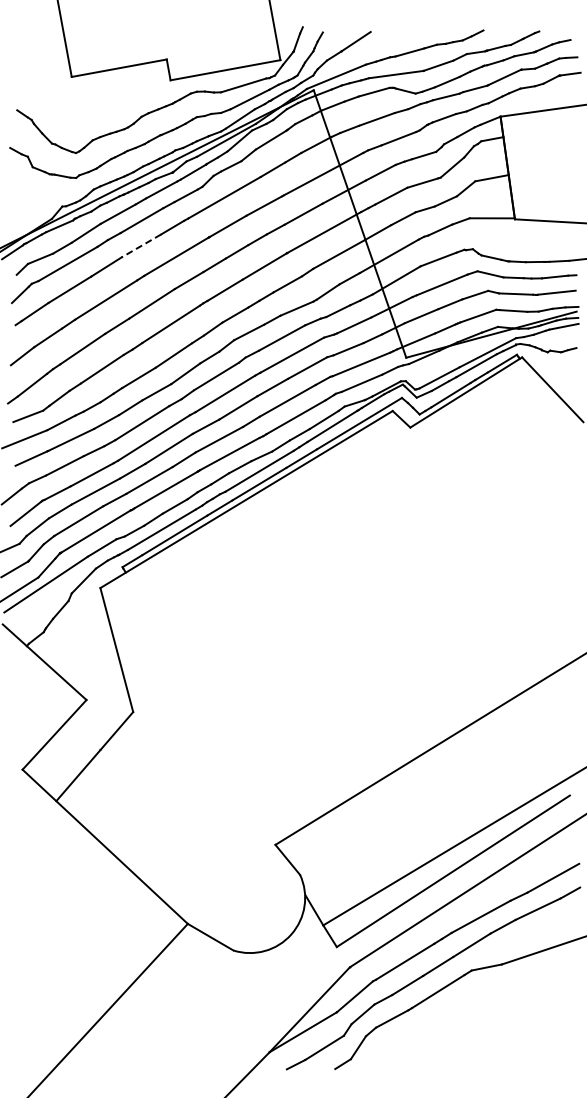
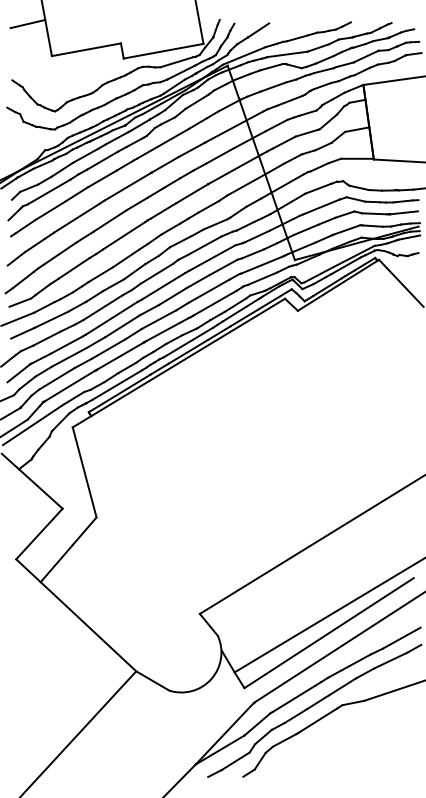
line: (38, 32) -> (27, 23), added
line: (140, 246) -> (101, 179), dashed -> solid

